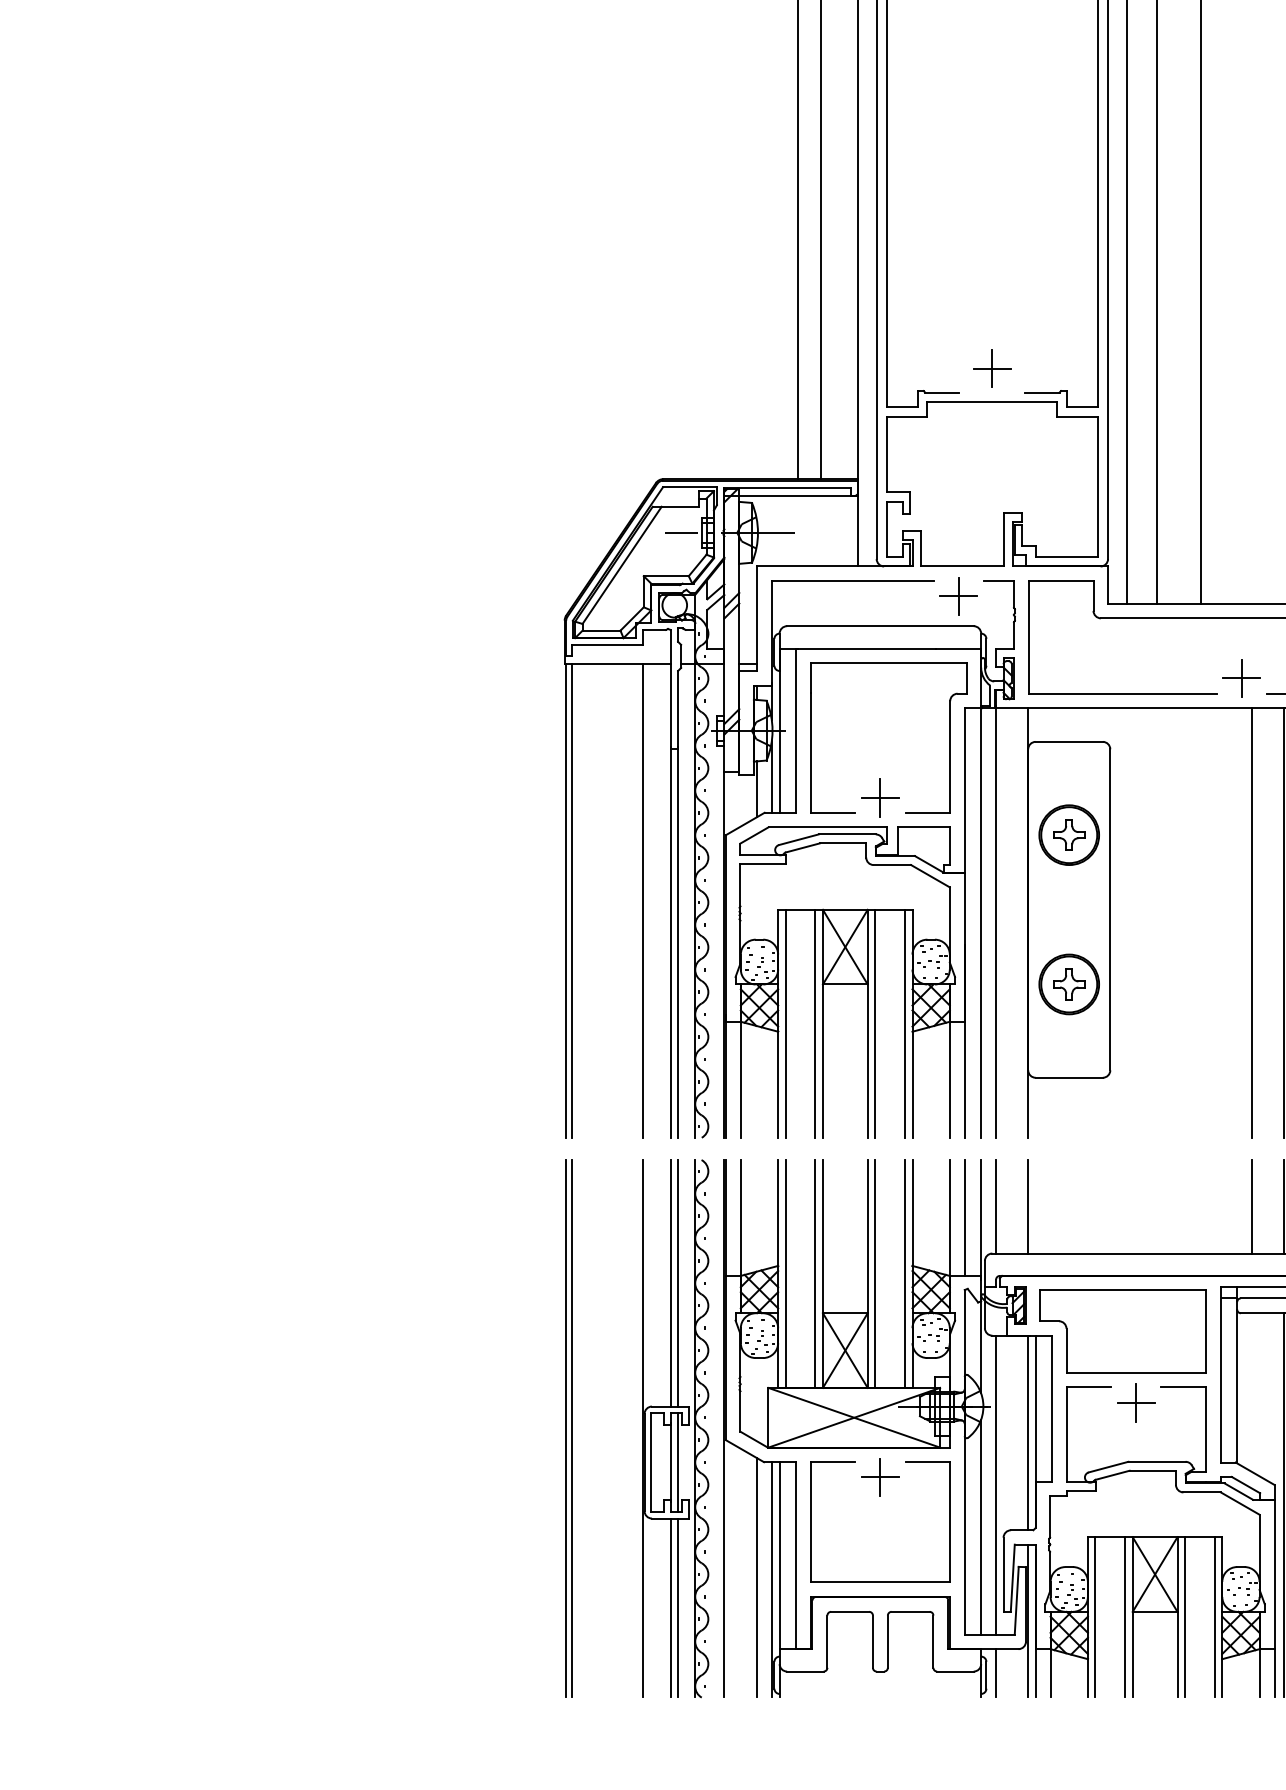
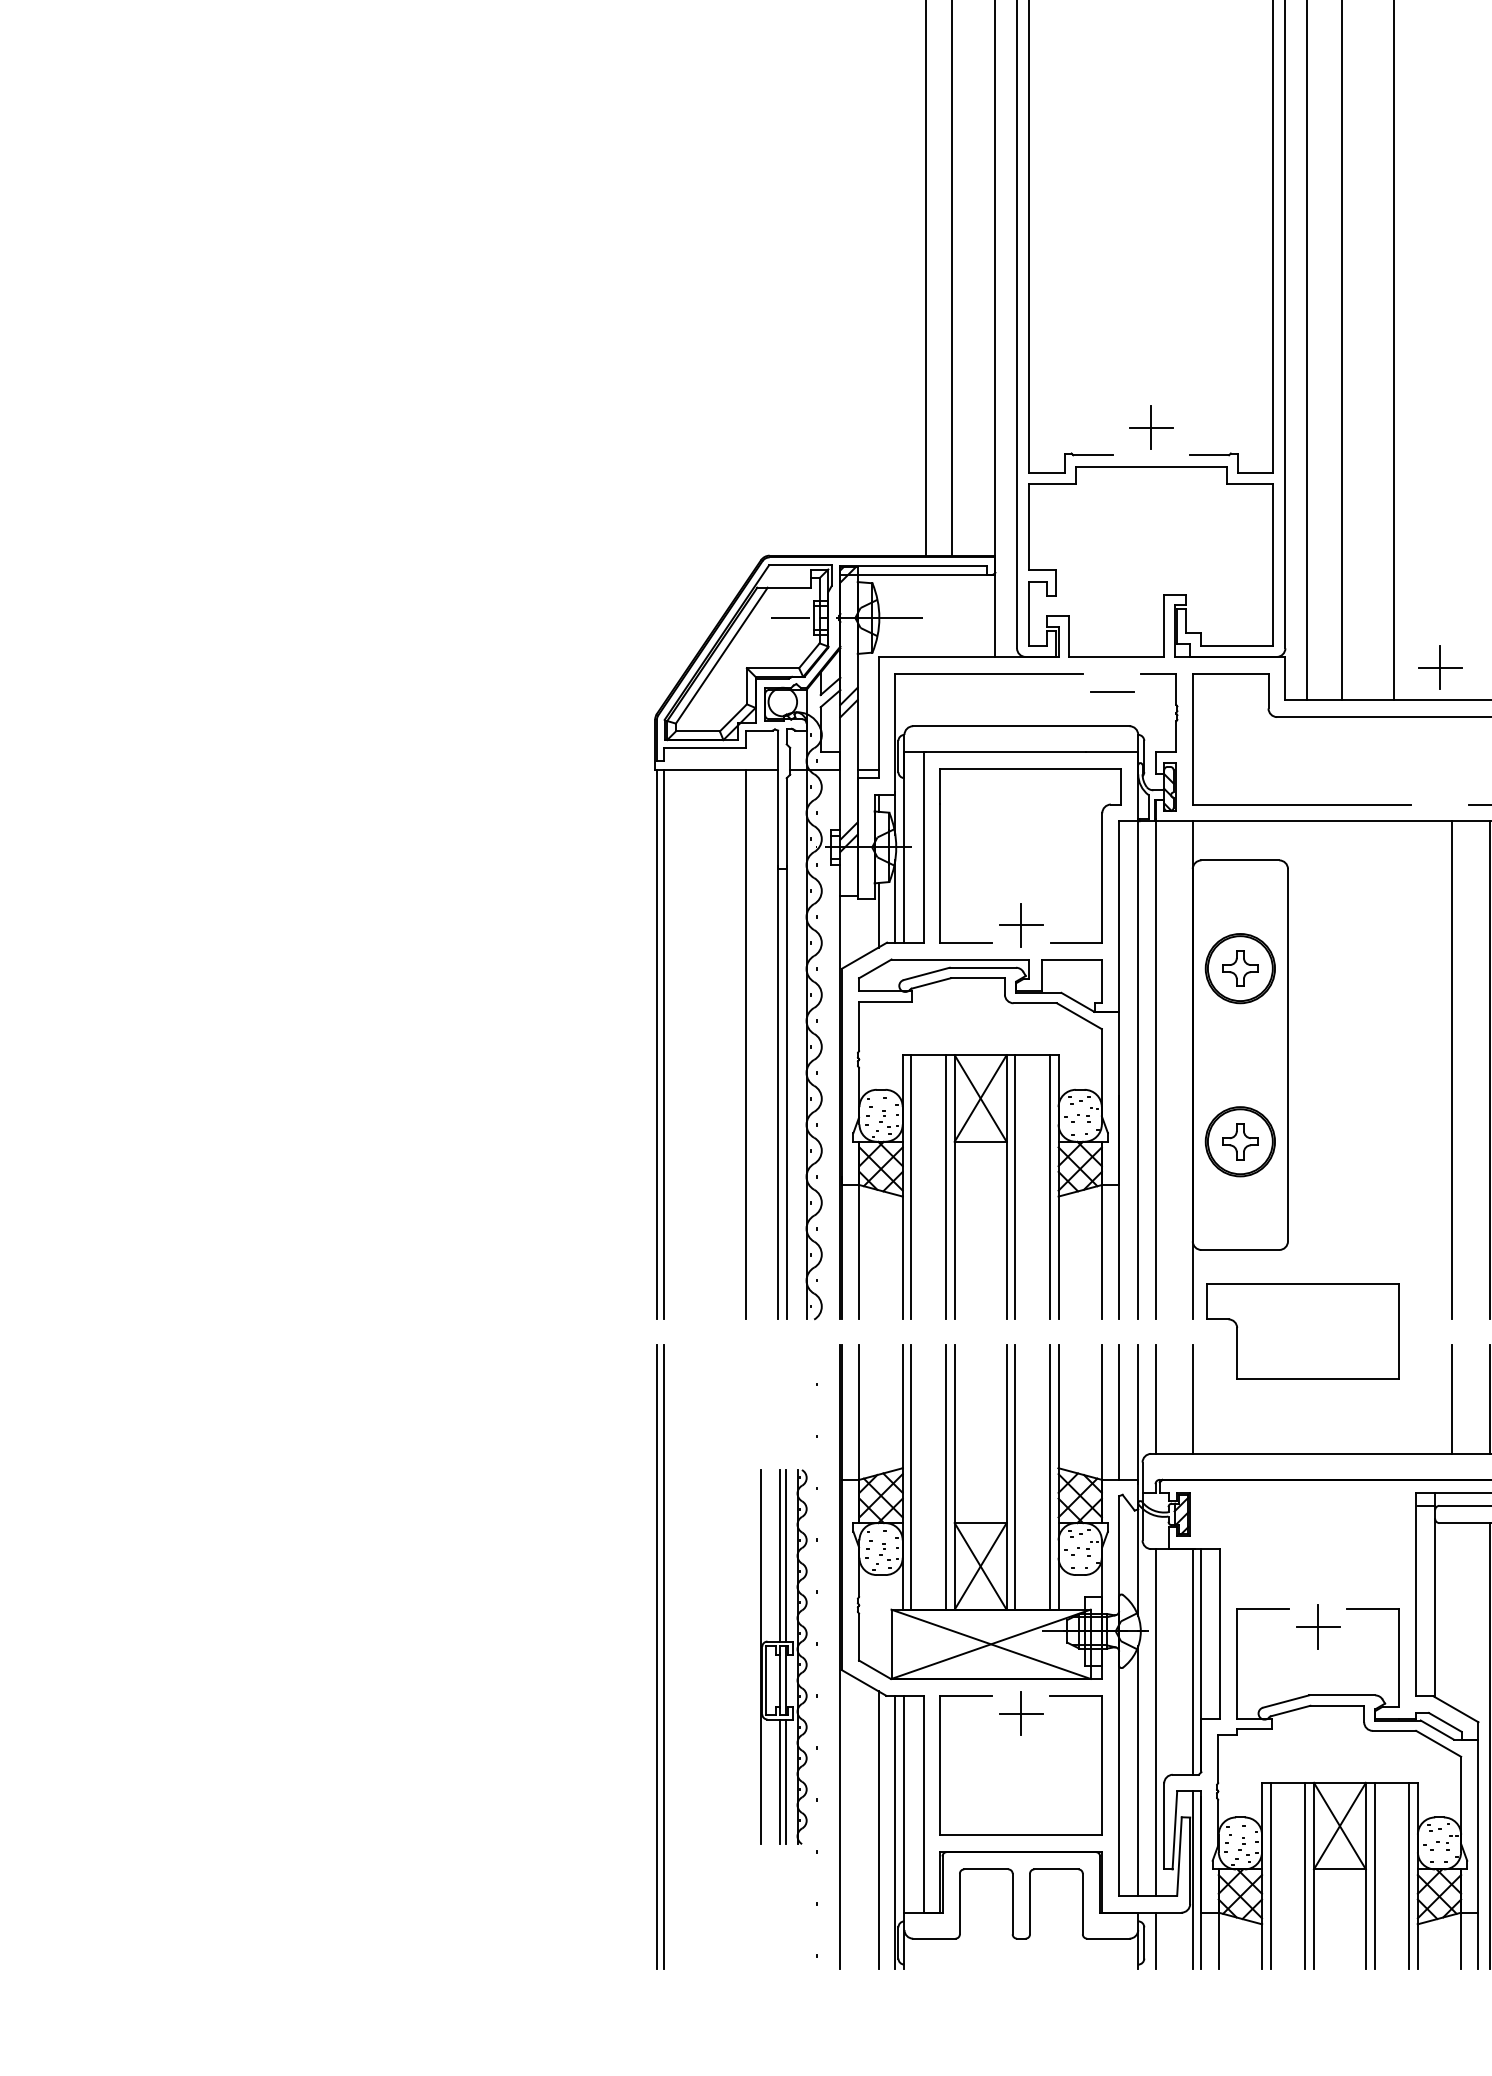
line: (958, 596) -> (1112, 691), removed
part: (1241, 678) -> (1440, 667), moved
part: (1122, 1331) -> (1302, 1331), moved
part: (675, 1428) -> (783, 1656), size x0.6

